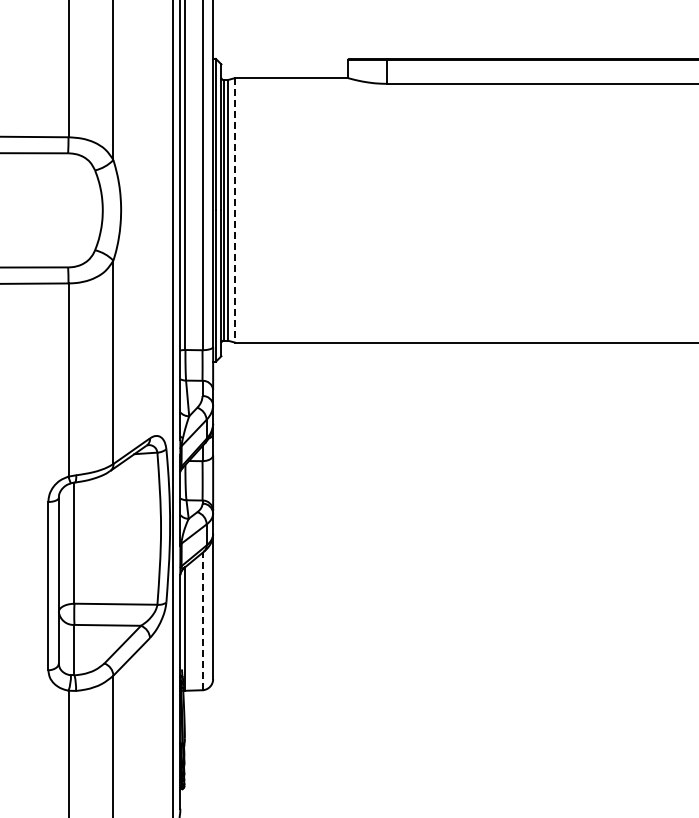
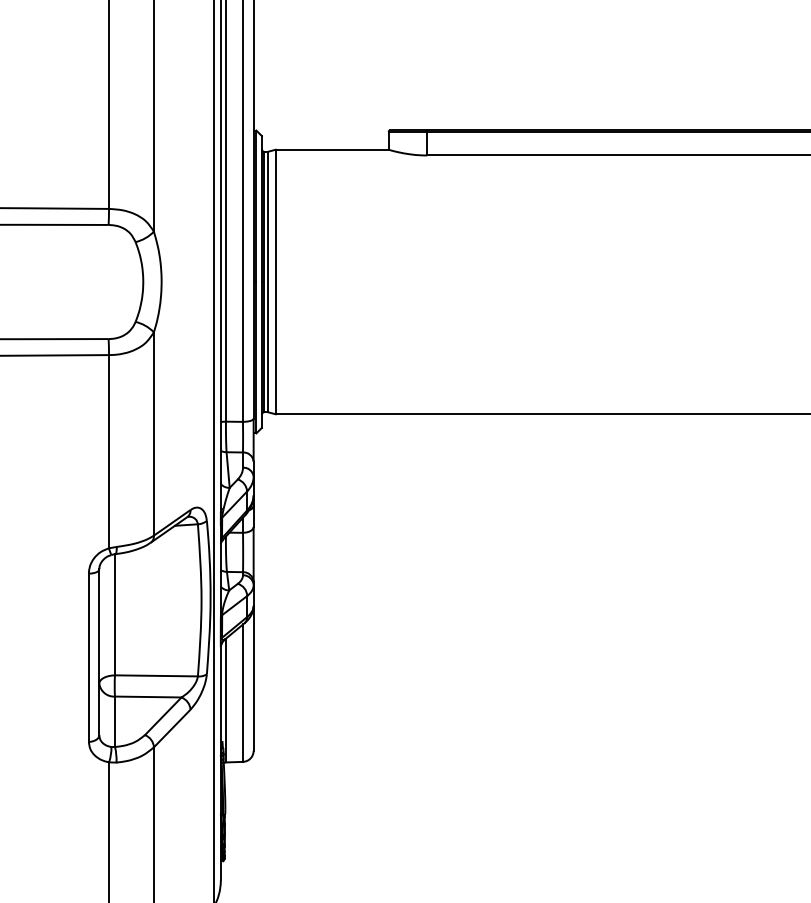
line: (235, 210) -> (275, 282), dashed -> solid
line: (203, 620) -> (243, 692), dashed -> solid

